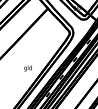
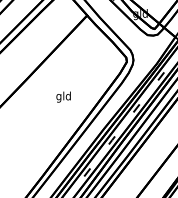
text: (27, 68) -> (62, 97), moved

